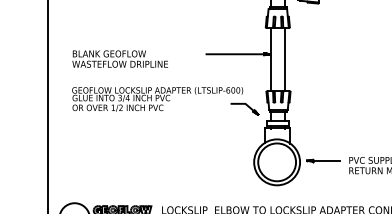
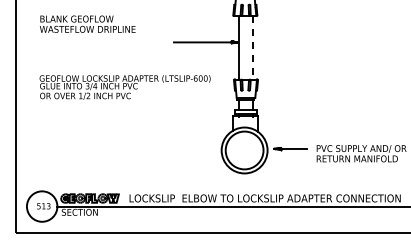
text: (120, 58) -> (87, 23), moved
line: (285, 59) -> (252, 47), solid -> dashed
curve: (247, 106) -> (214, 94), removed

